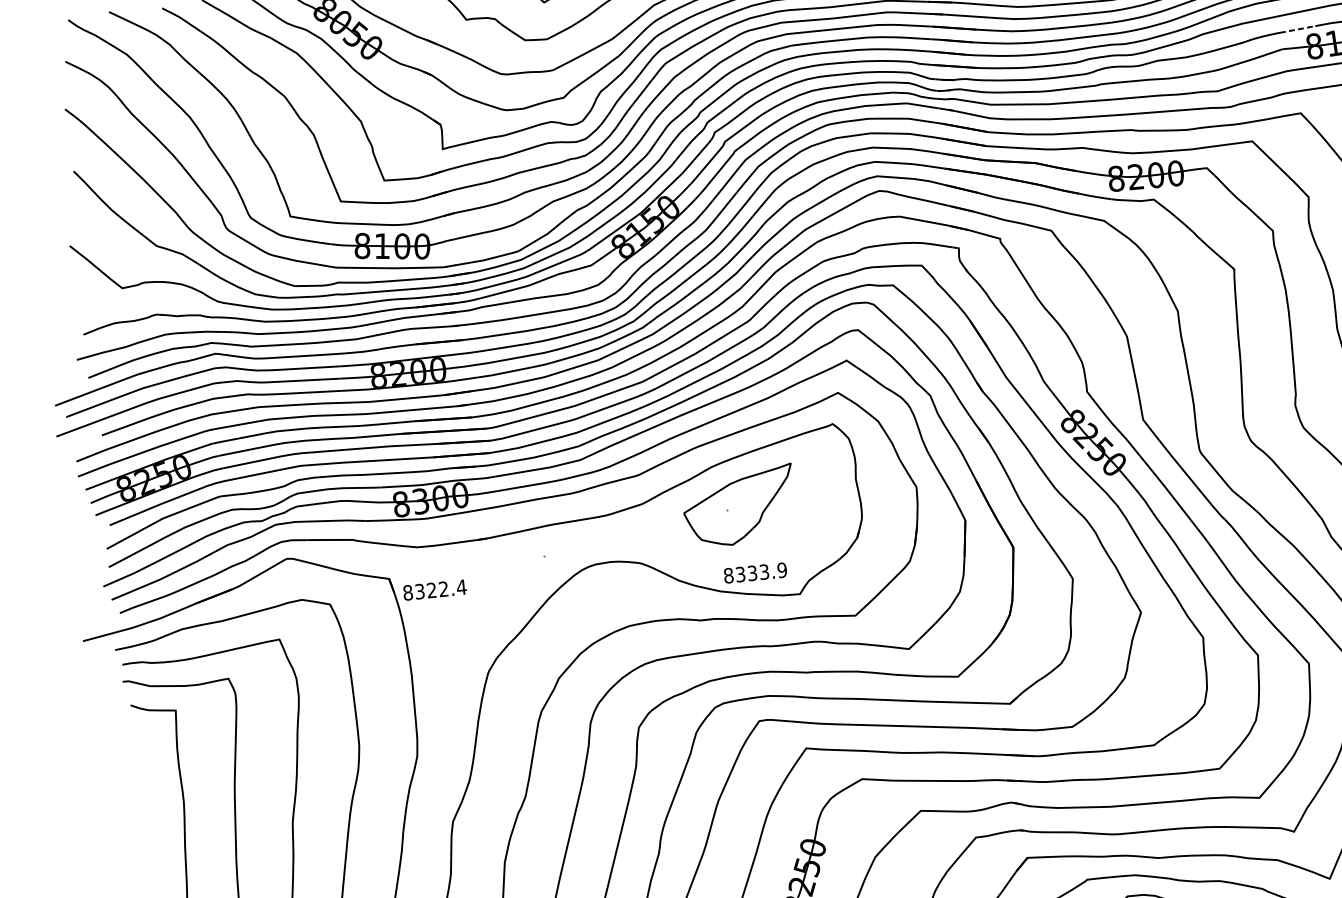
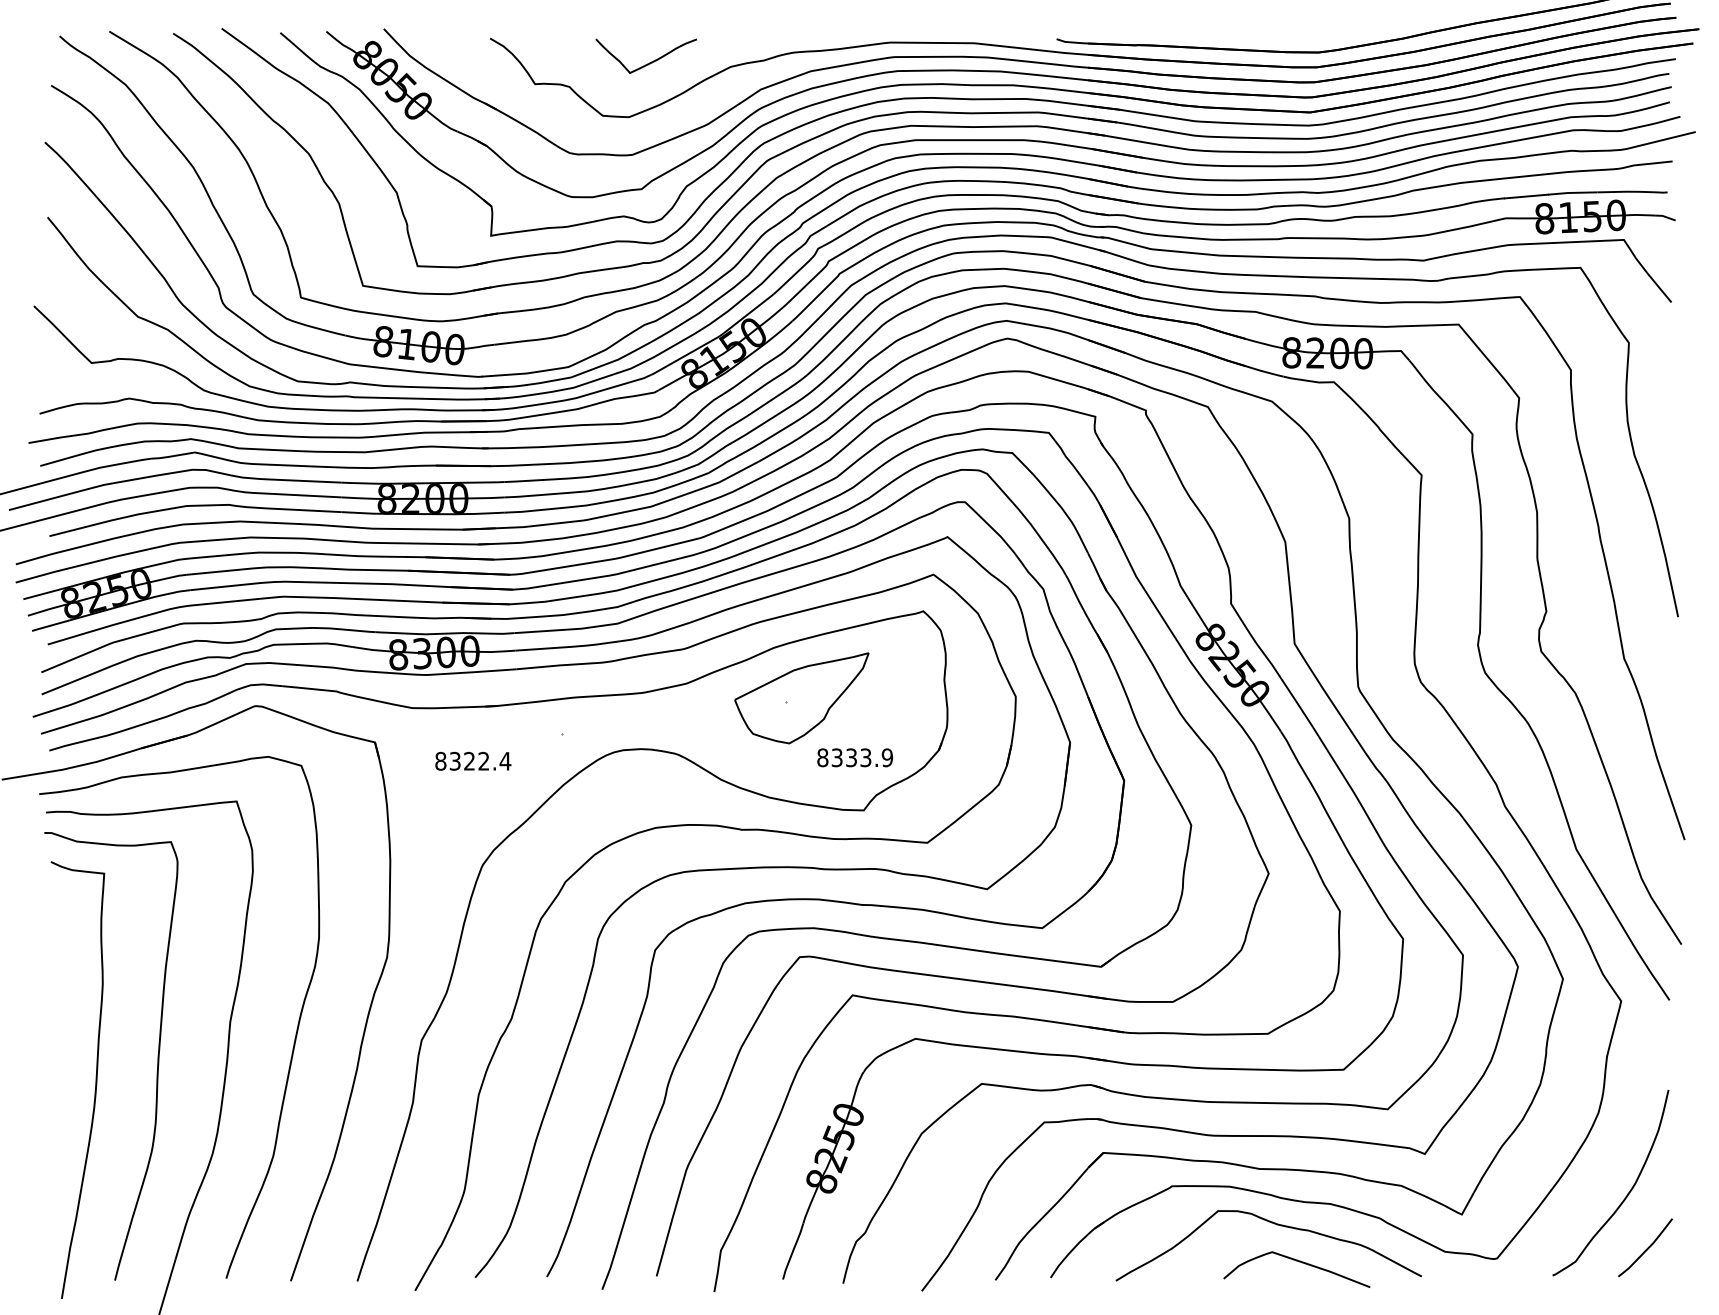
line: (1297, 29) -> (1526, 196), dashed -> solid
text: (755, 572) -> (855, 757), moved
text: (435, 589) -> (473, 760), moved

